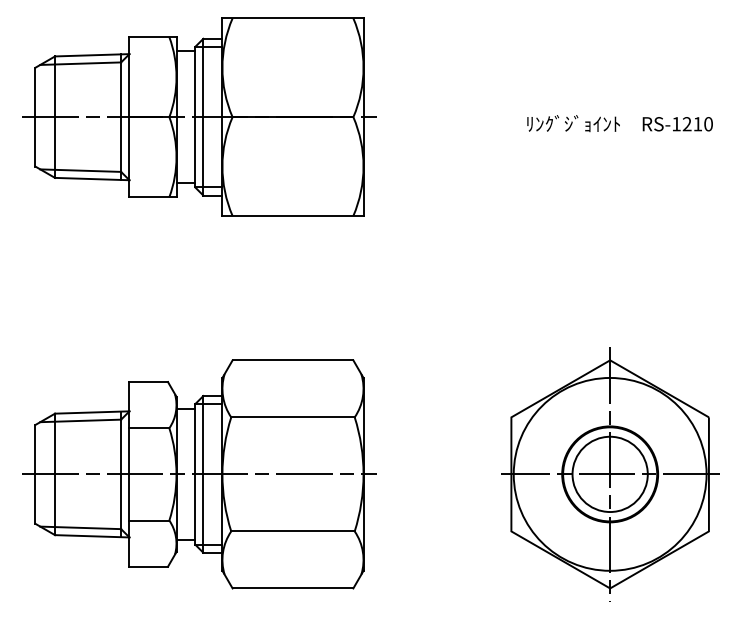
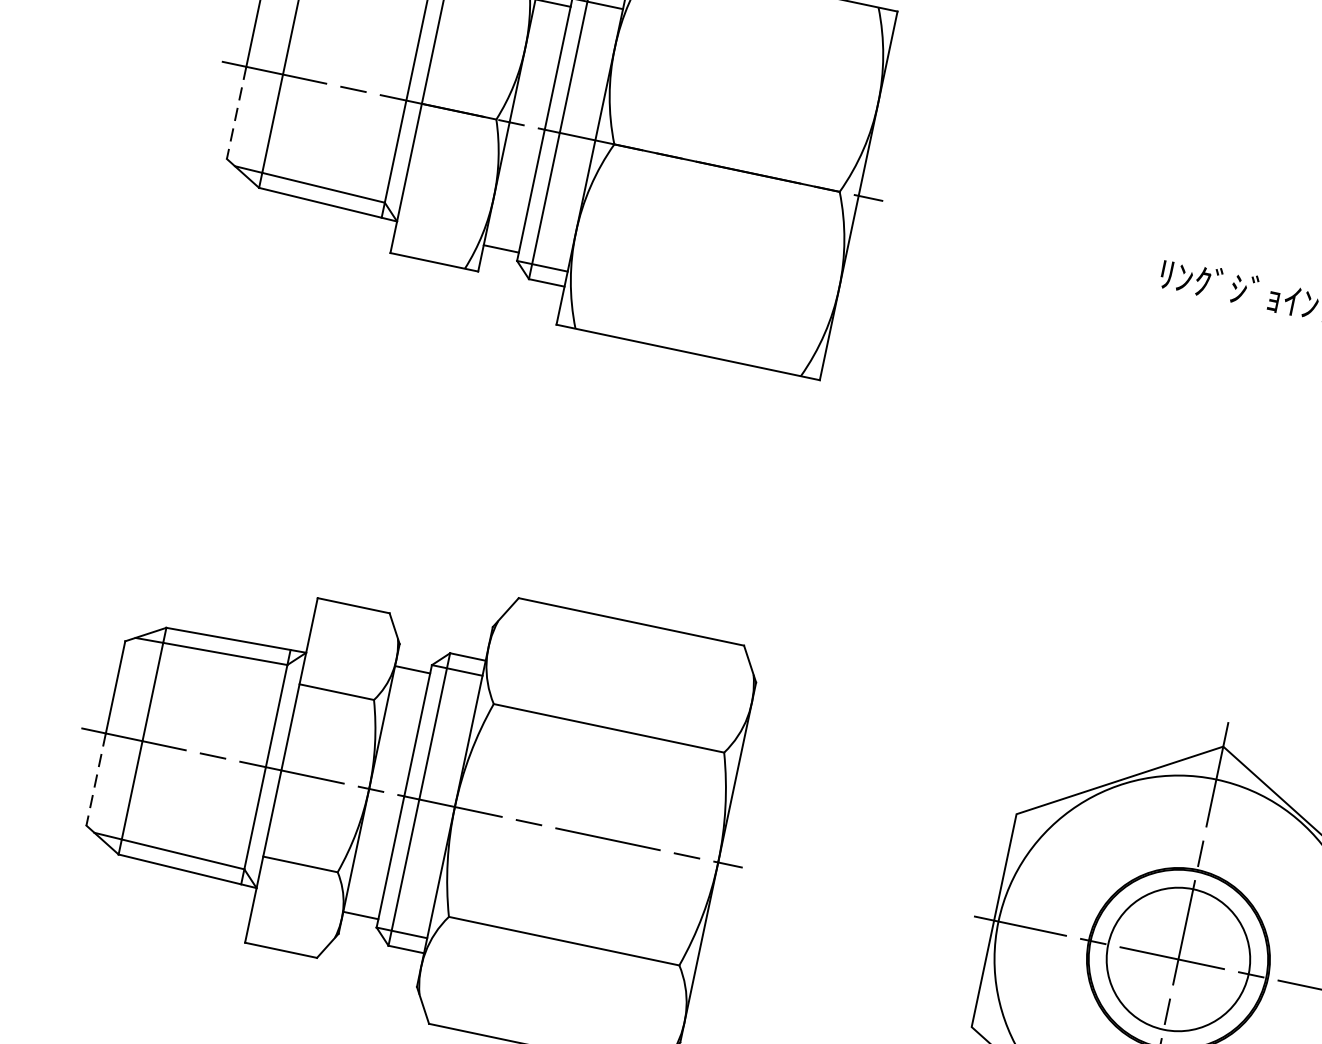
line: (35, 141) -> (236, 112), solid -> dashed
line: (35, 499) -> (96, 780), solid -> dashed

